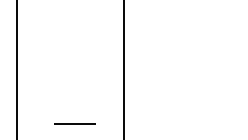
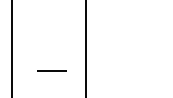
line: (73, 122) -> (51, 70), moved

